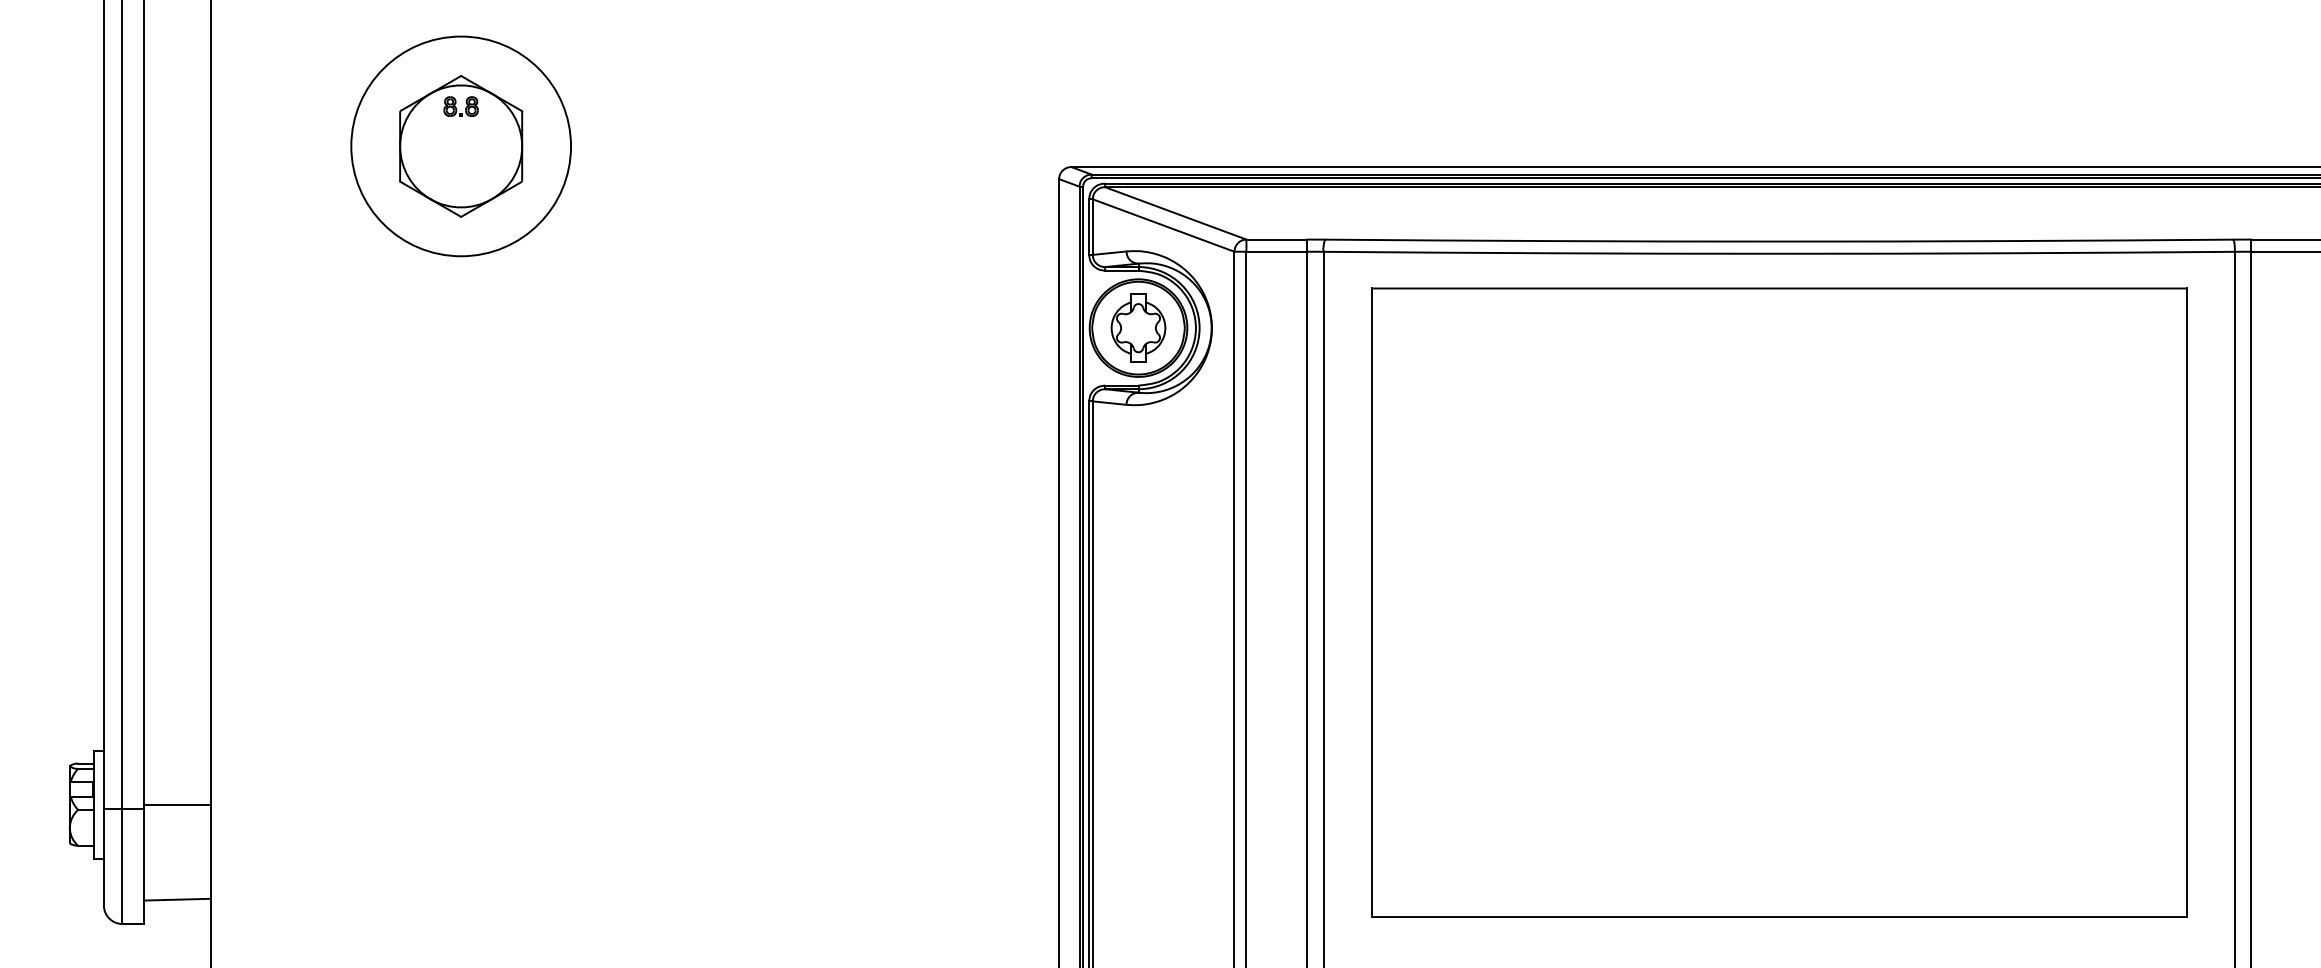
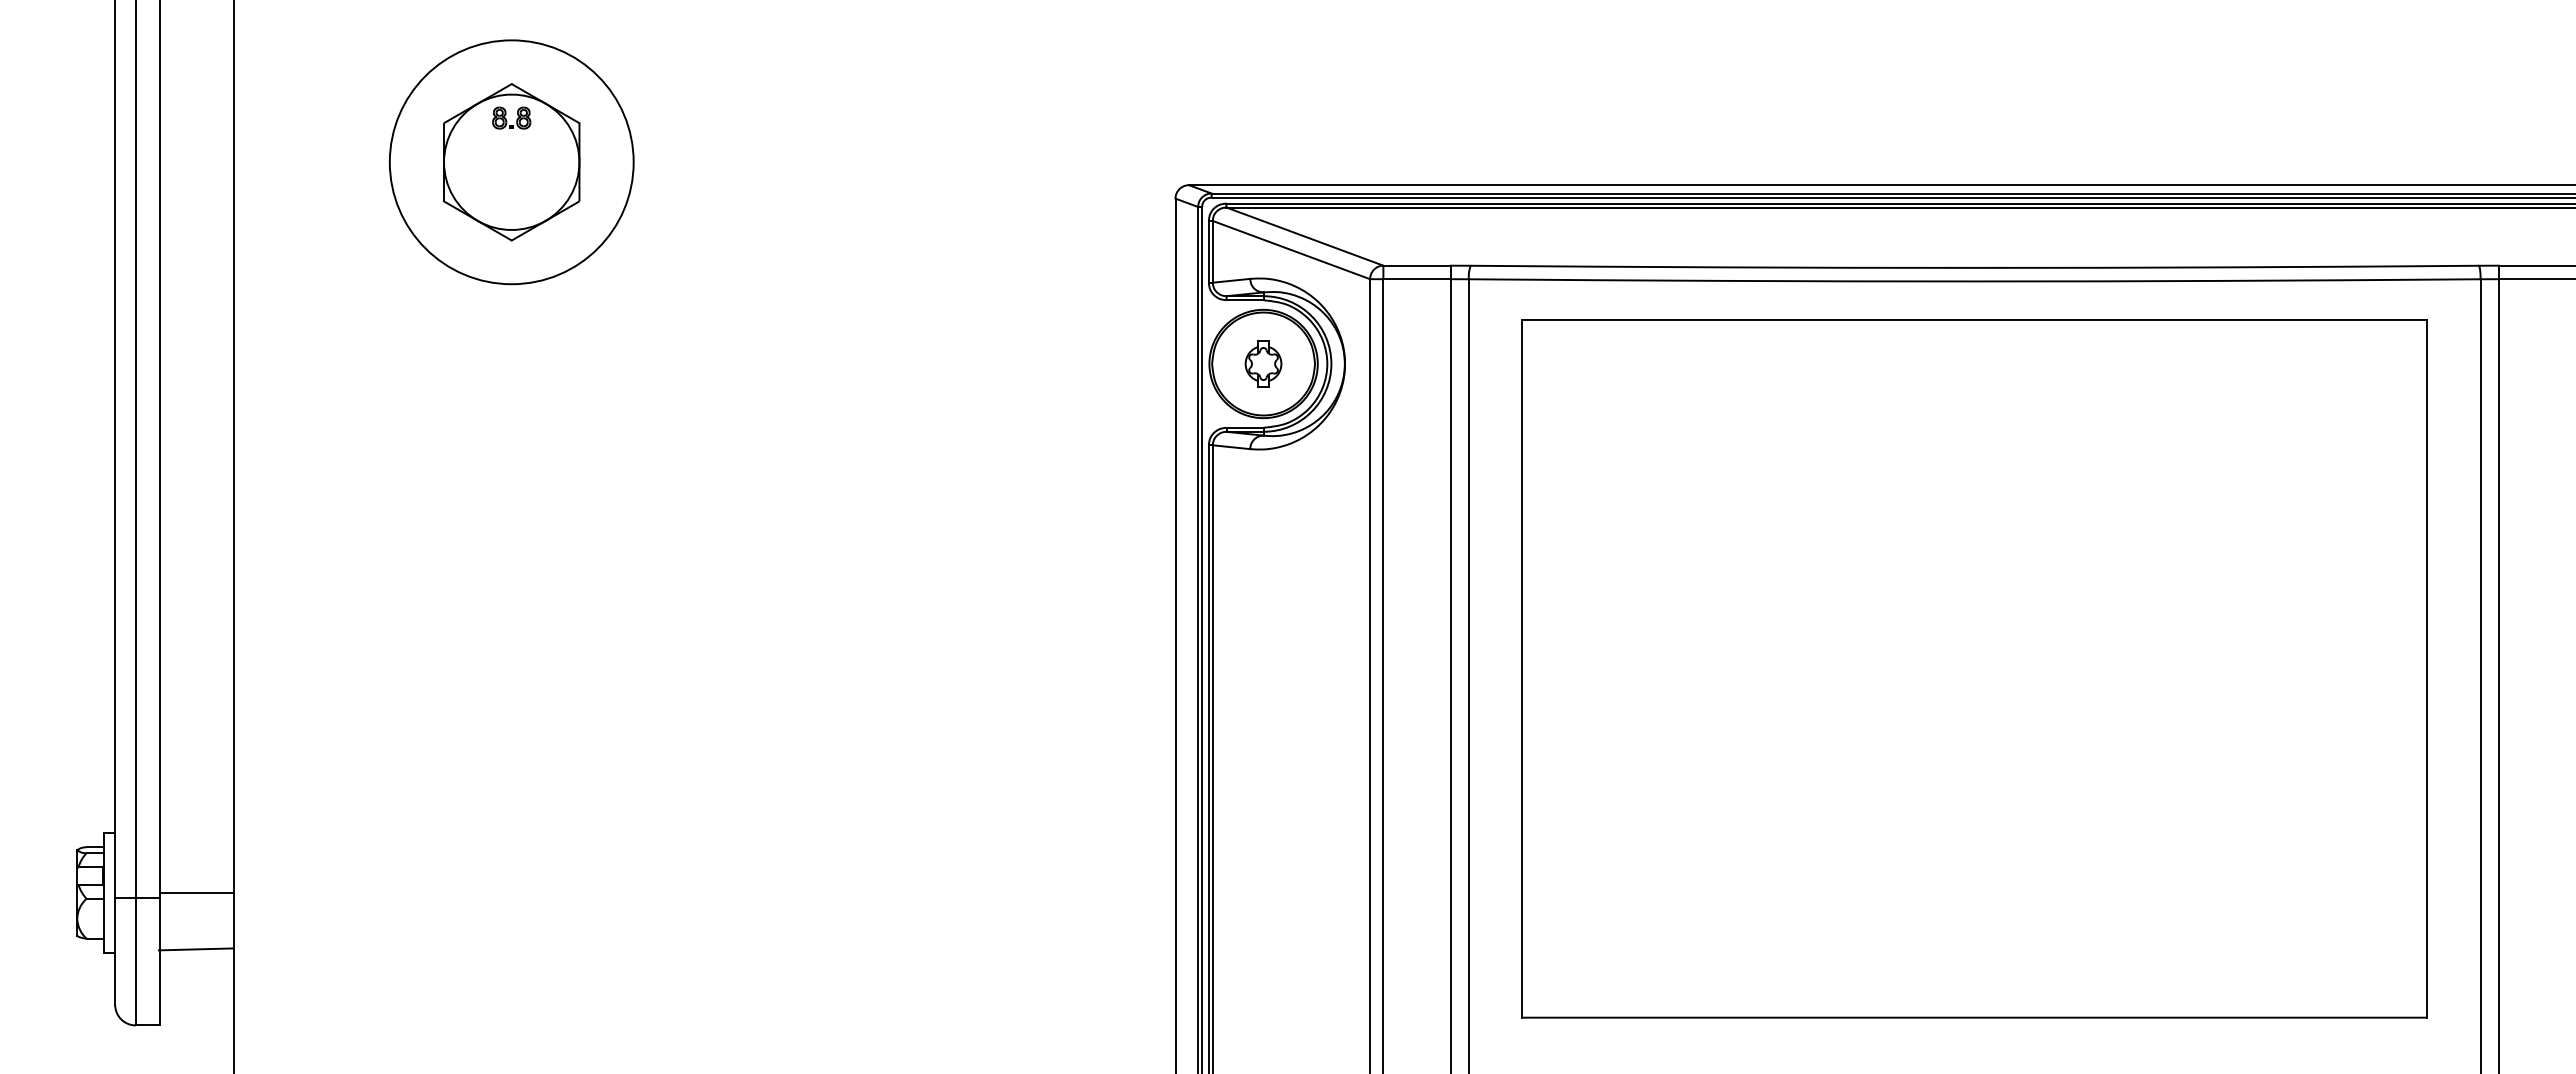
part: (1138, 327) -> (1263, 363), size x0.6
line: (177, 899) -> (195, 949), moved

